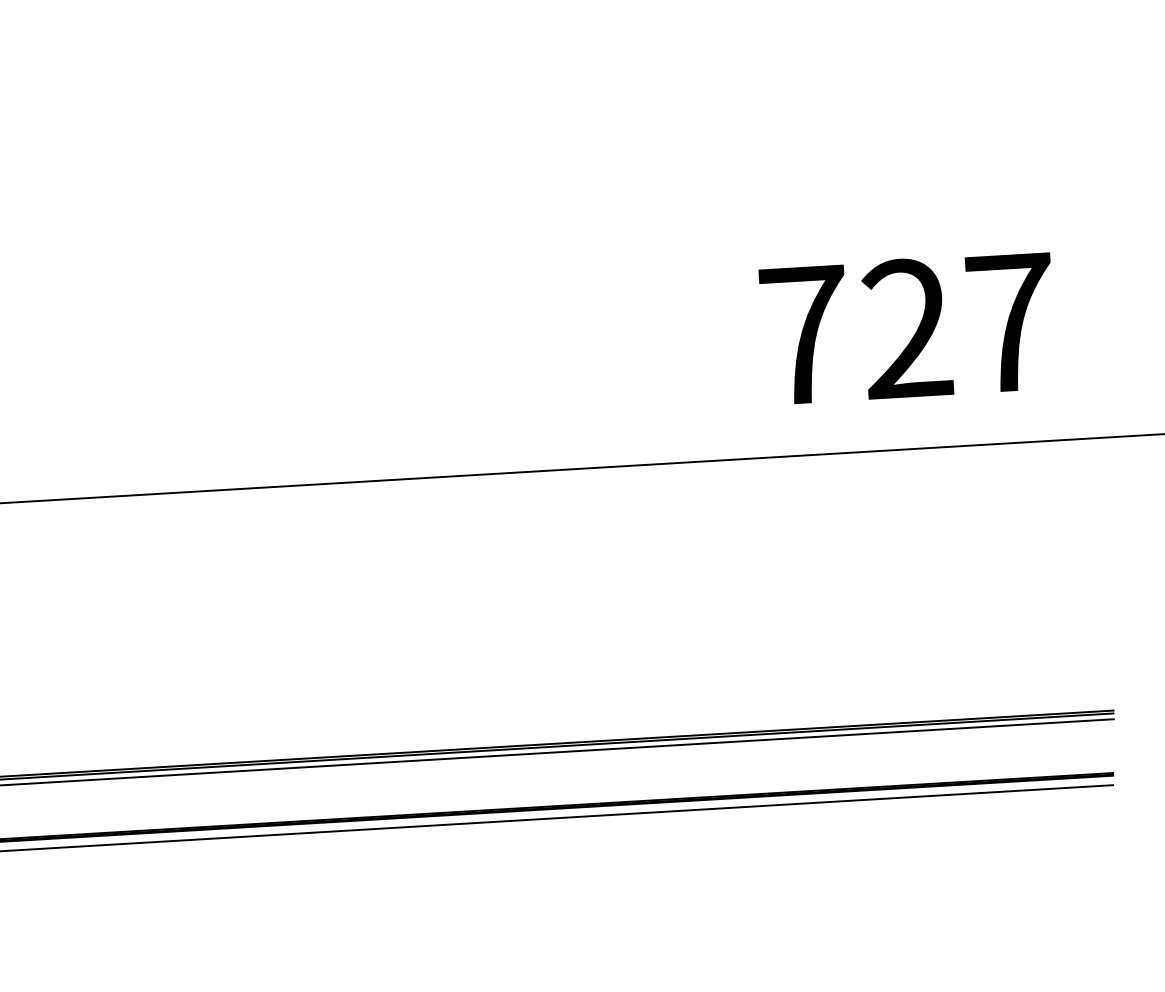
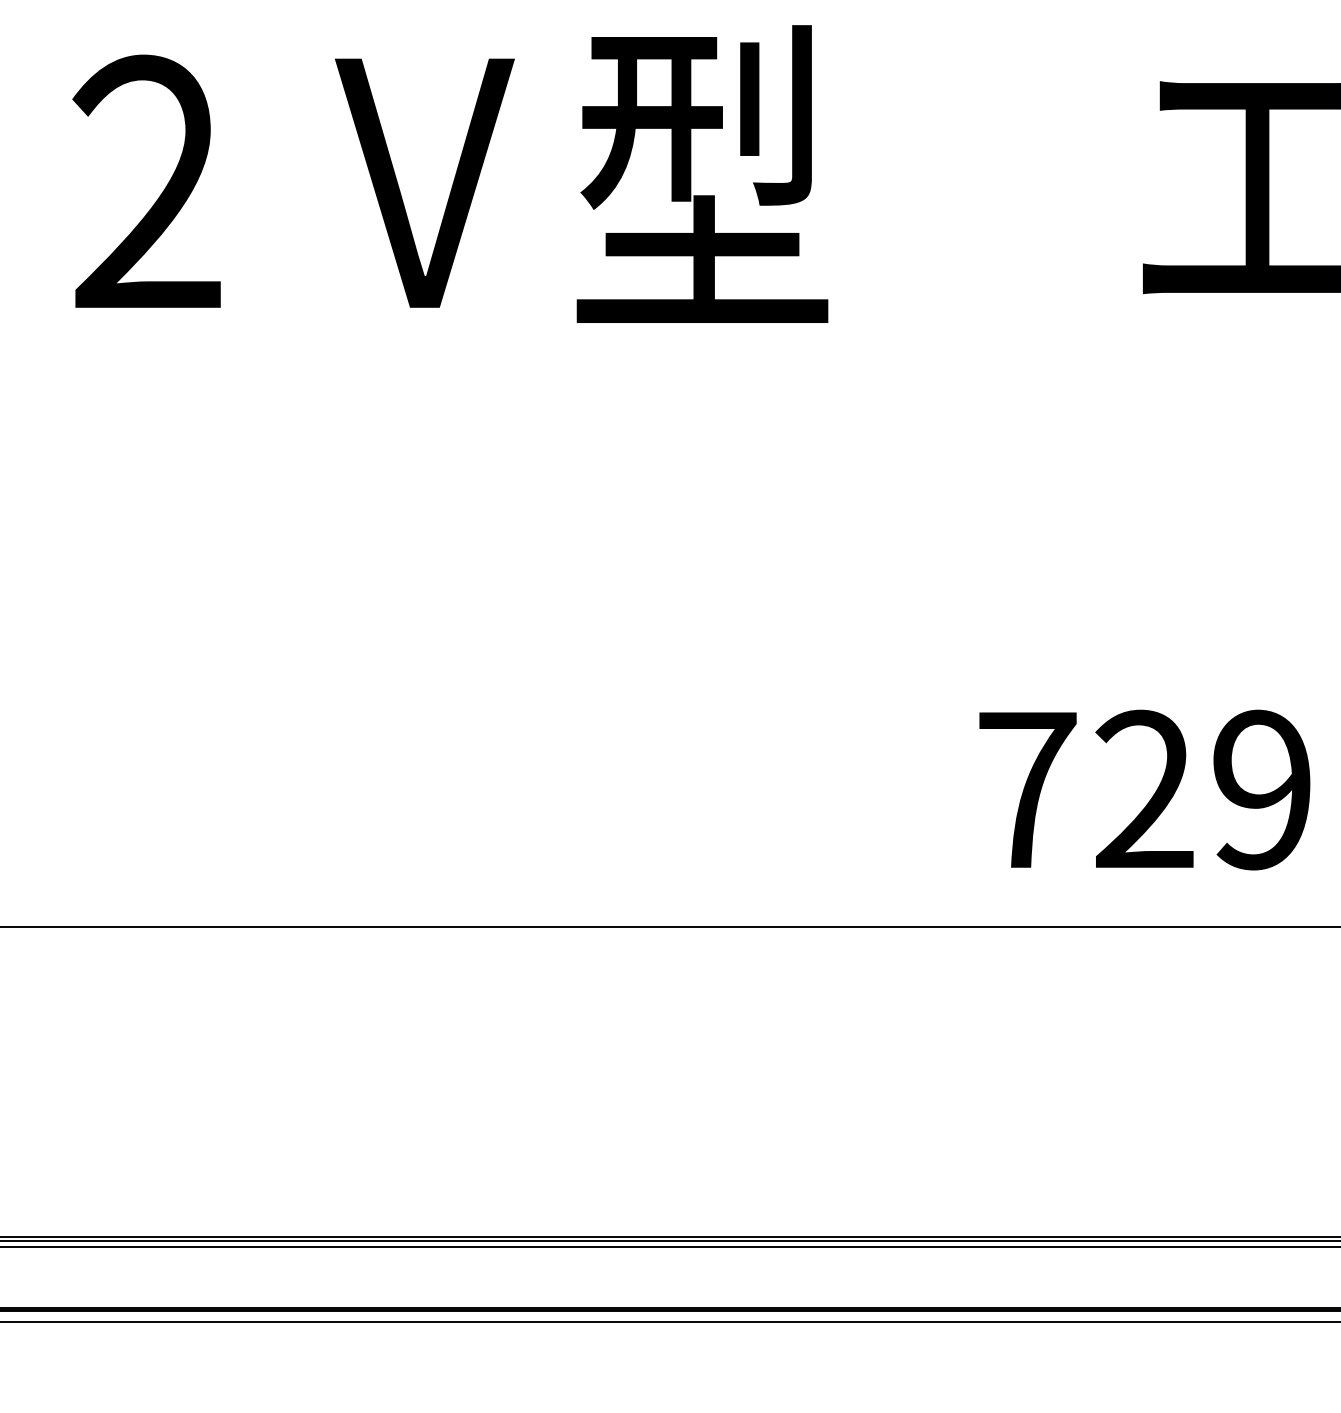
text: (1010, 322) -> (1262, 789), 727 -> 729

